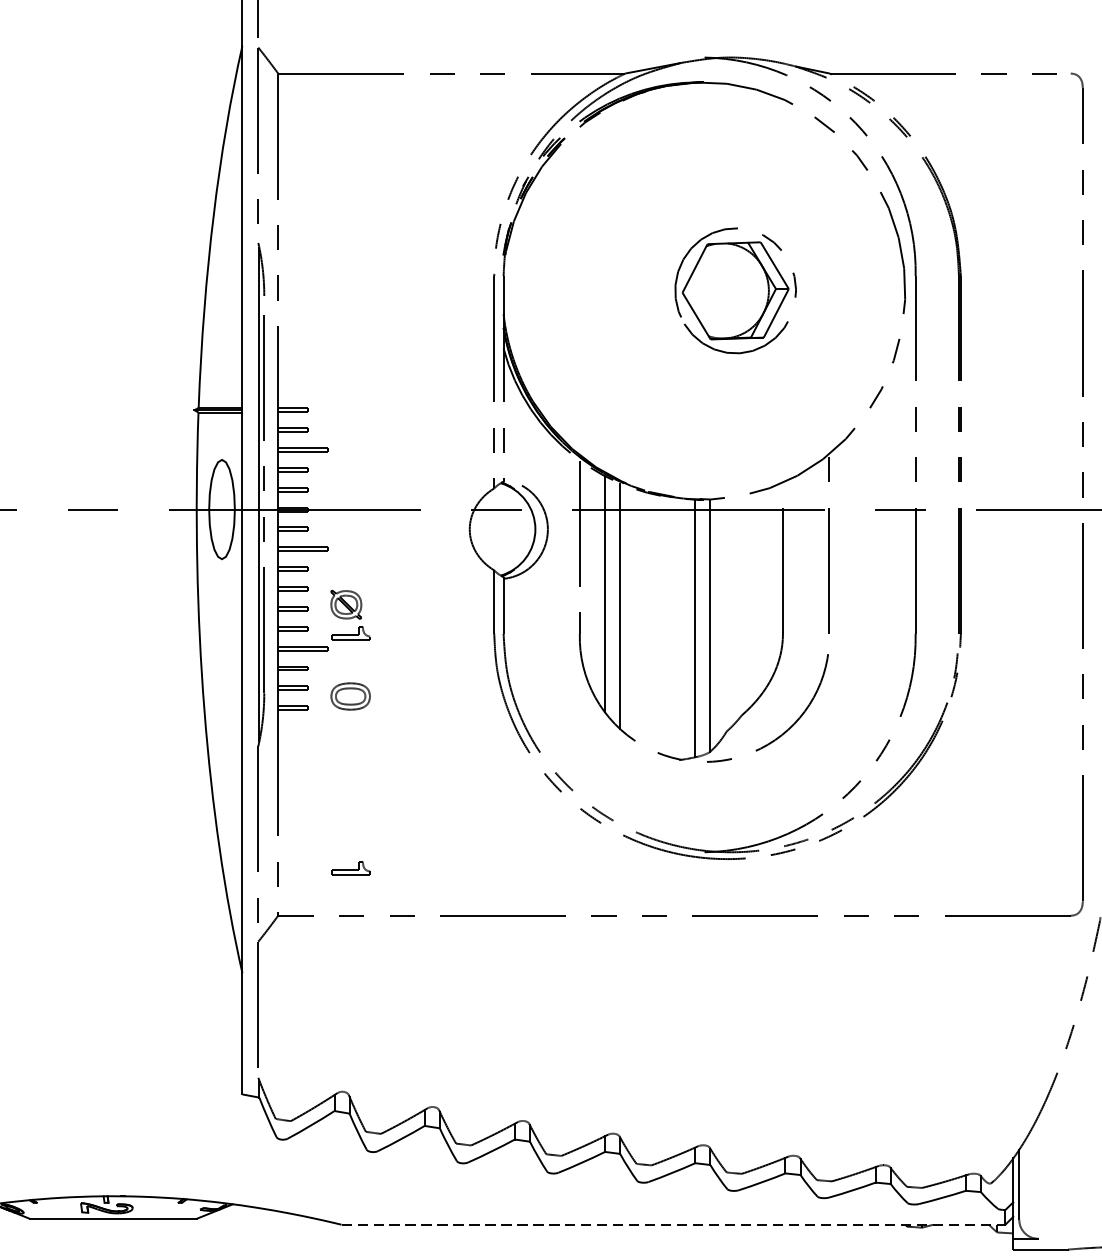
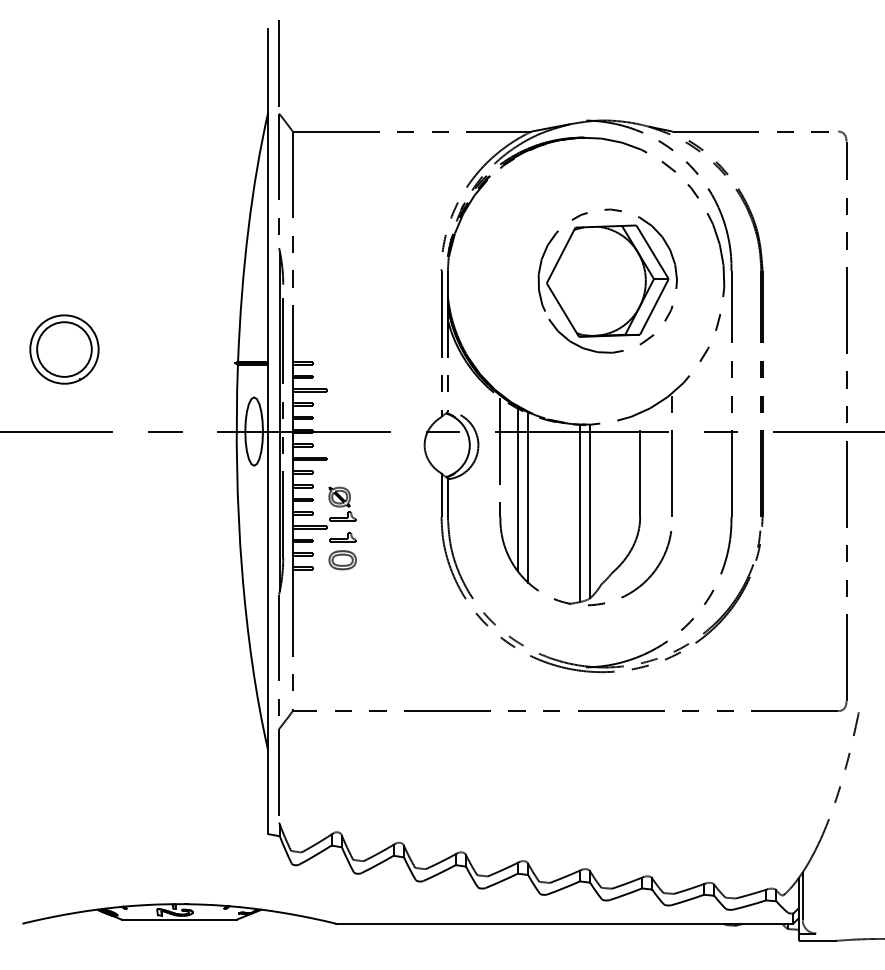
part: (735, 289) -> (607, 280), size x1.67
part: (350, 868) -> (342, 537), moved
line: (674, 1224) -> (565, 923), dashed -> solid

